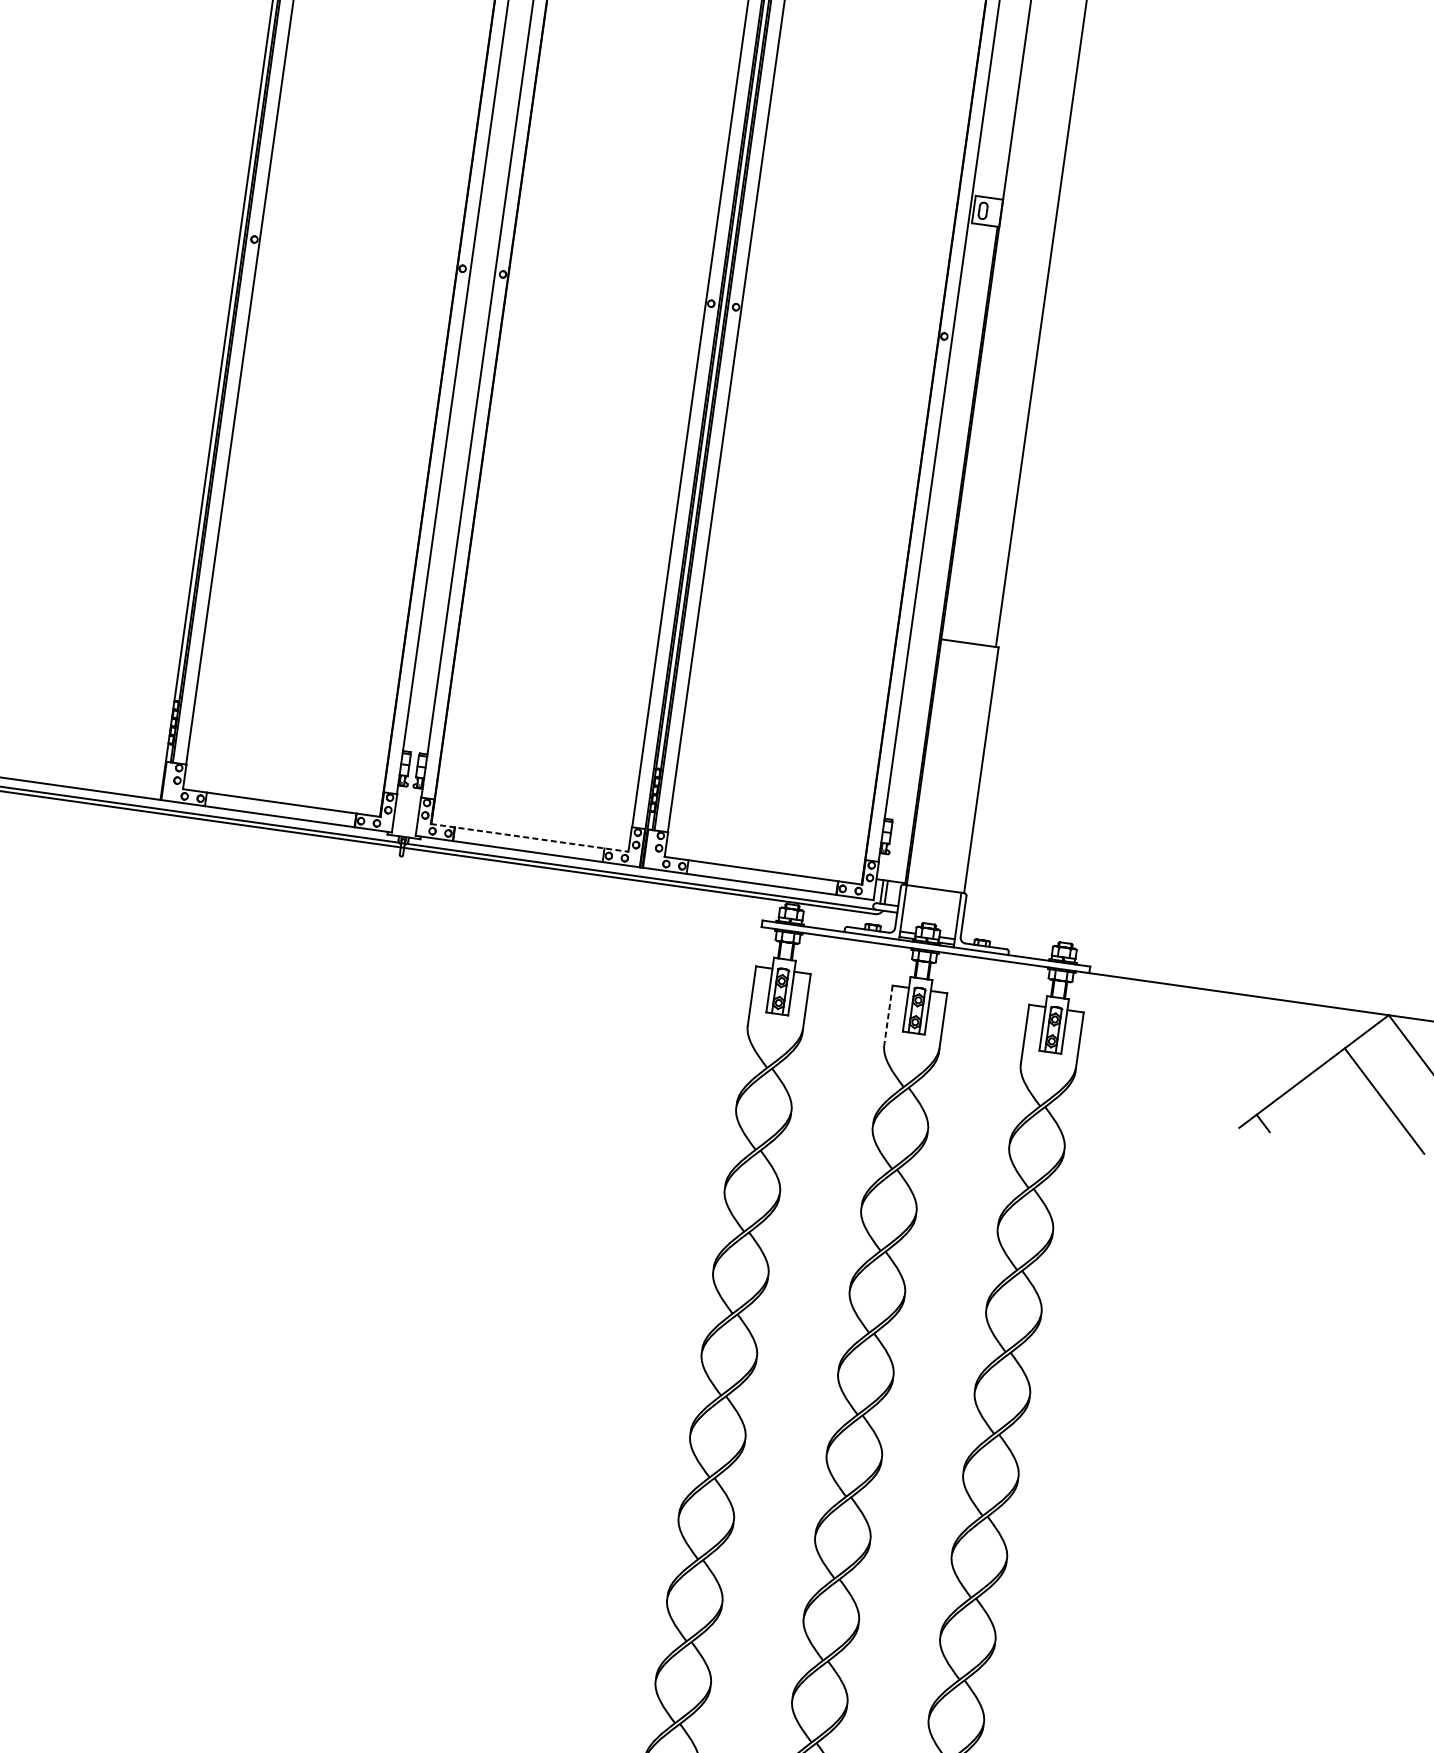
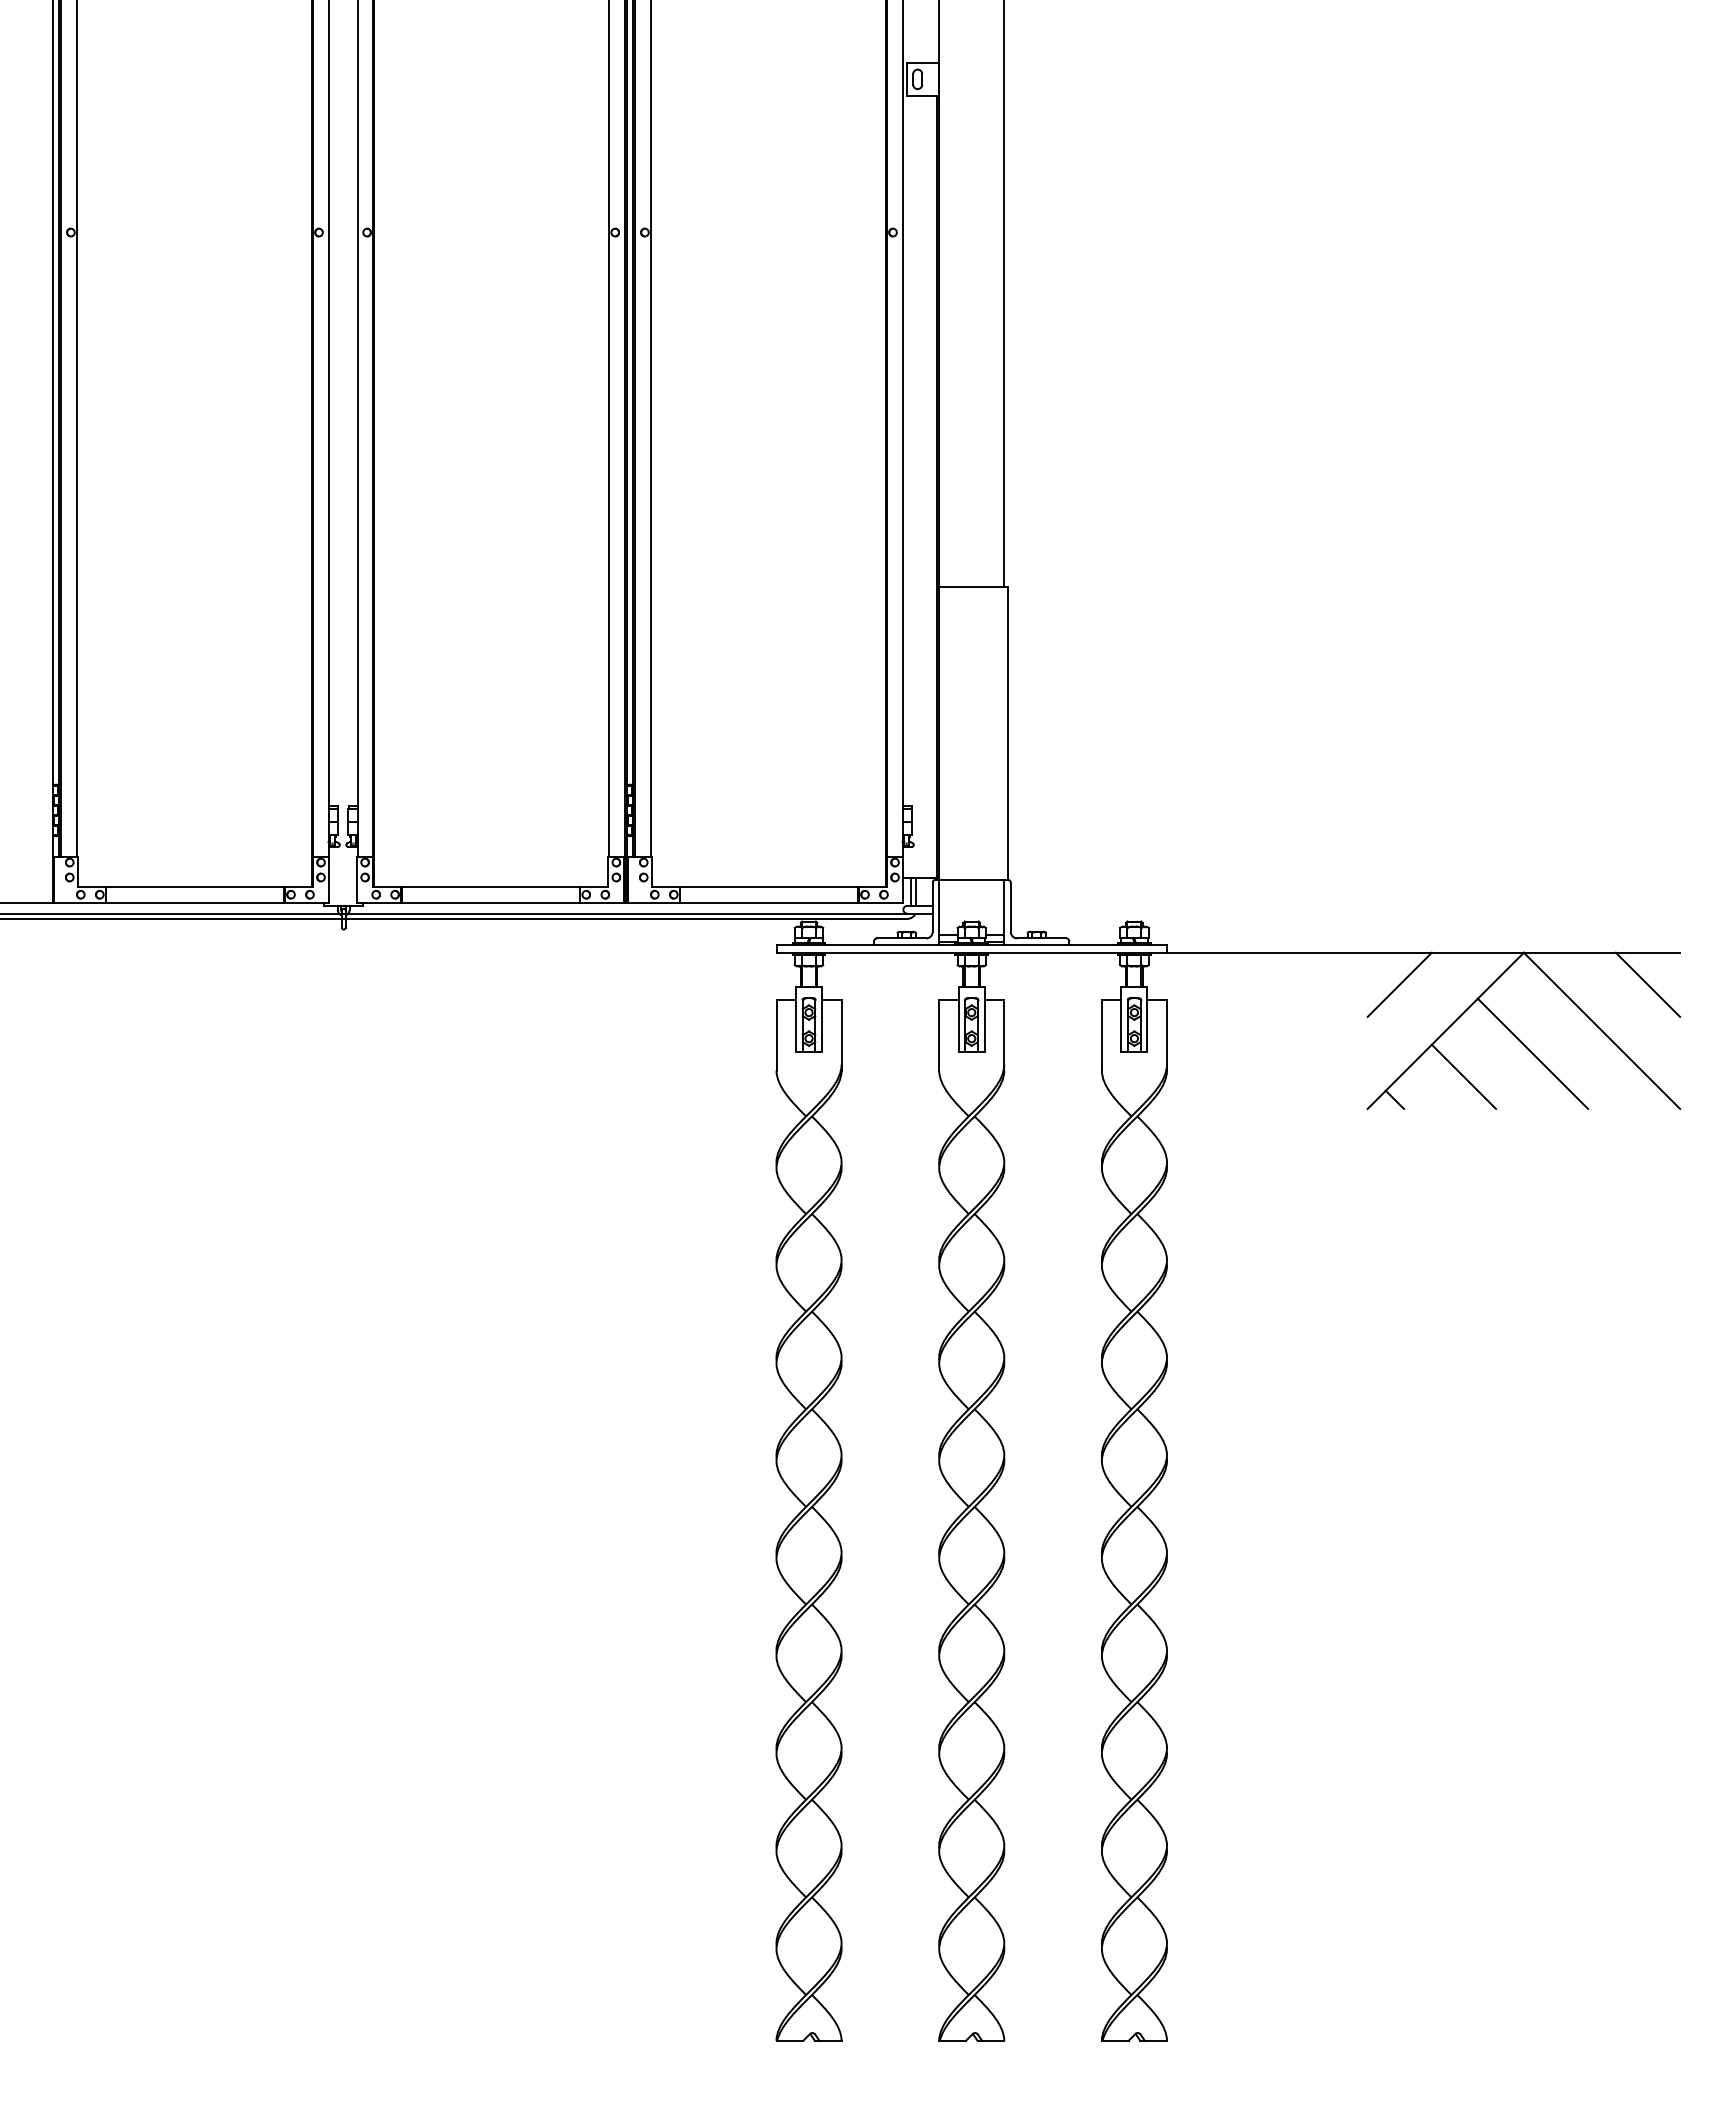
line: (529, 837) -> (490, 886), dashed -> solid
line: (888, 1015) -> (939, 1035), dashed -> solid
line: (1280, 1027) -> (1399, 984), added
line: (1323, 1111) -> (1463, 1076), added

